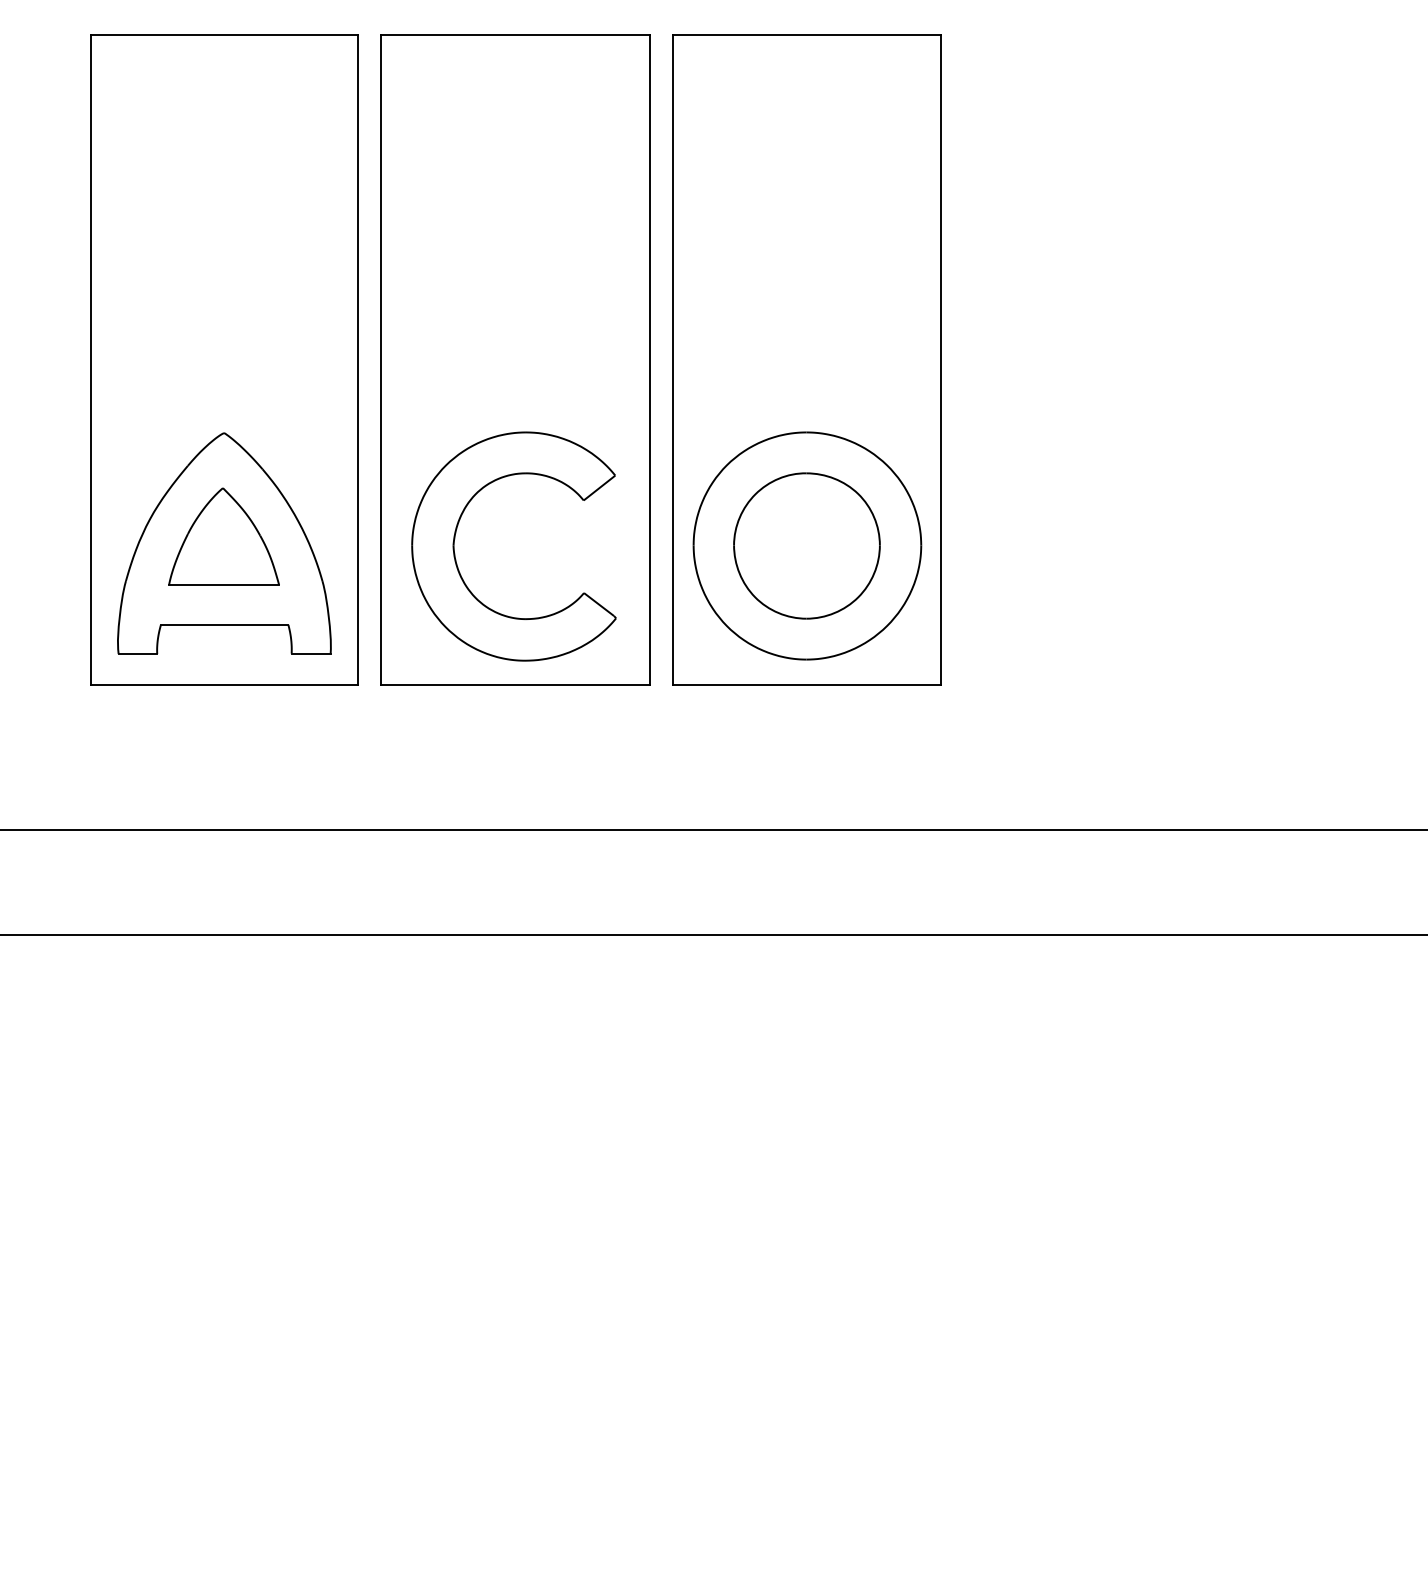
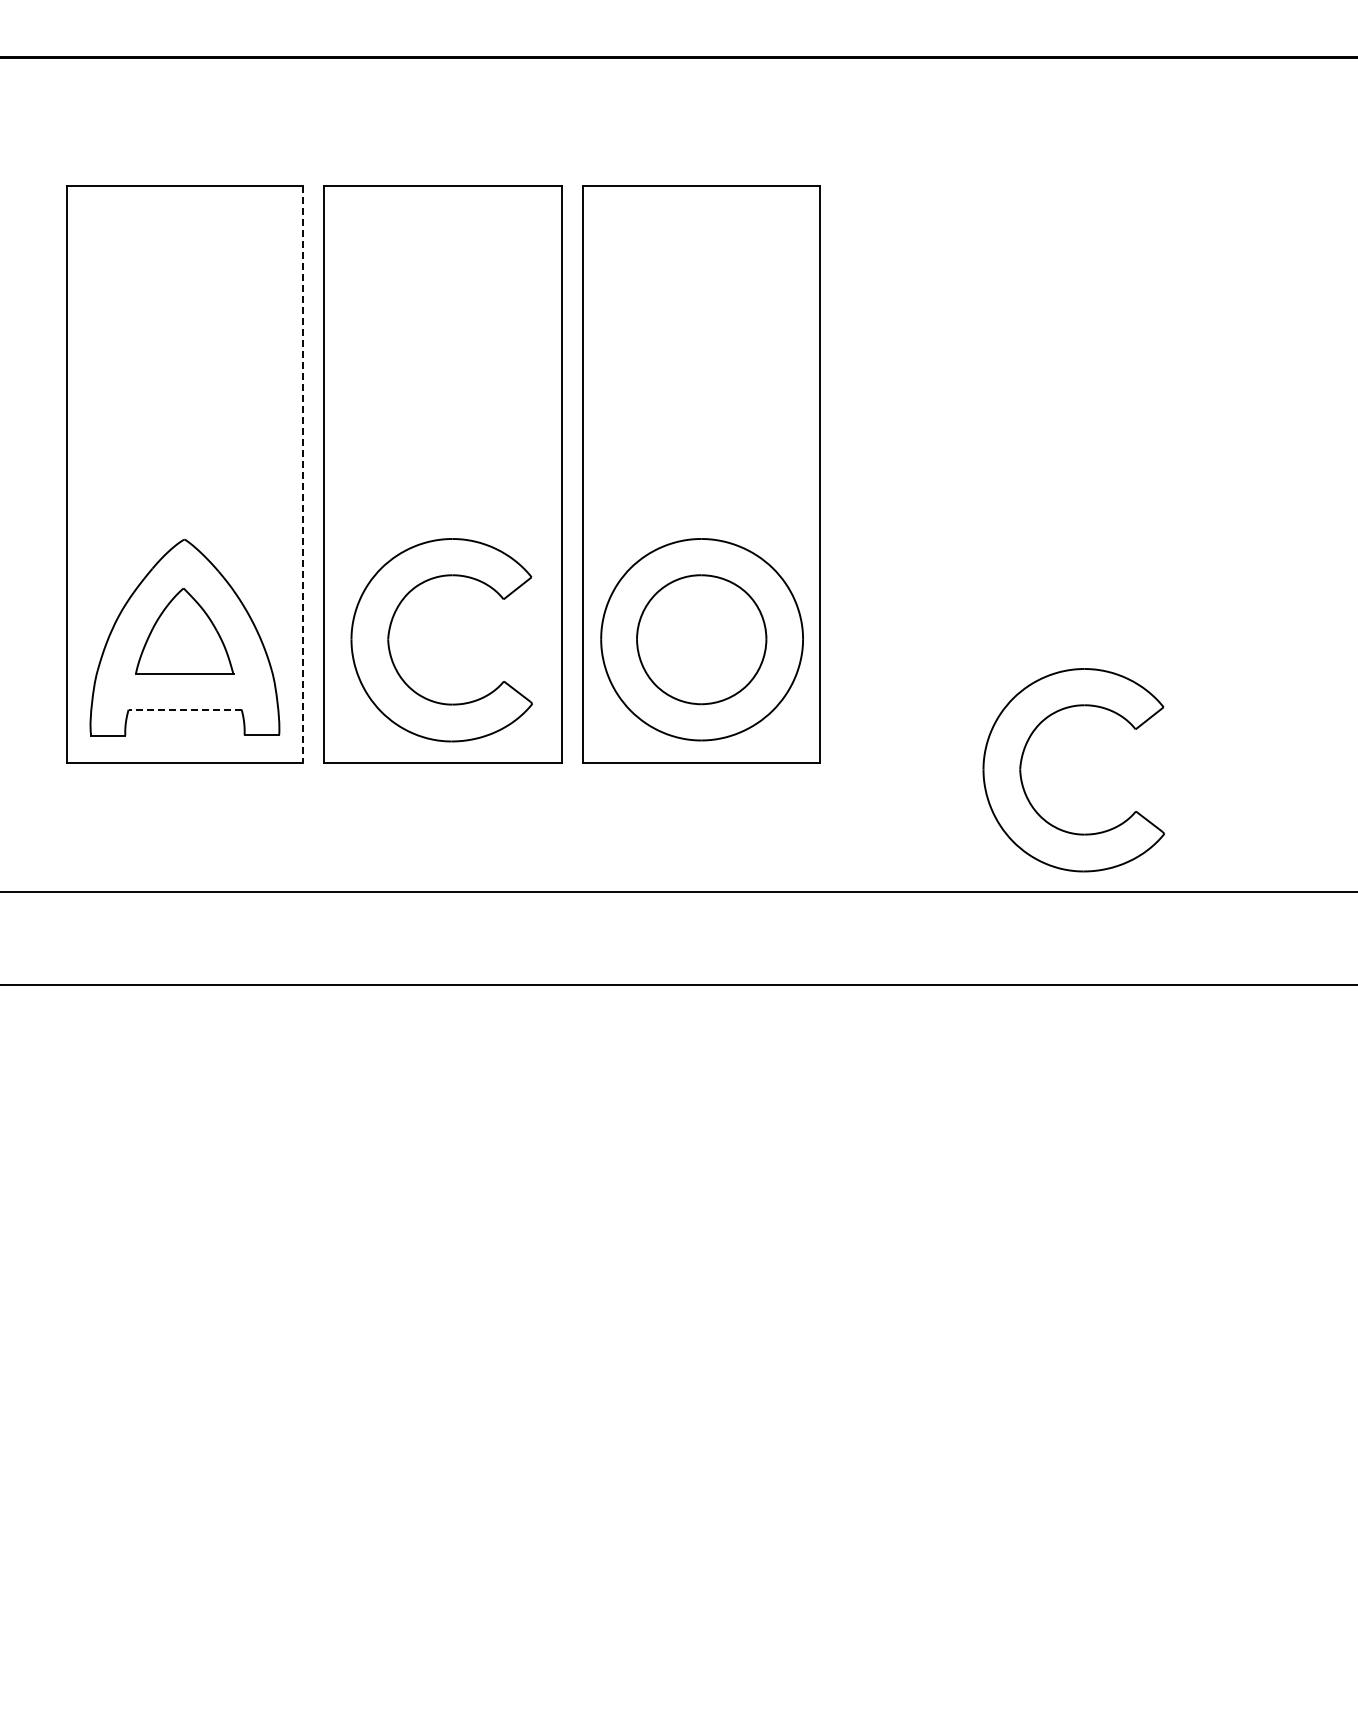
line: (358, 359) -> (303, 474), solid -> dashed
line: (225, 624) -> (185, 709), solid -> dashed
part: (1168, 703) -> (1022, 779), added

